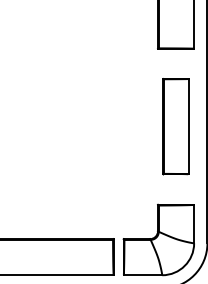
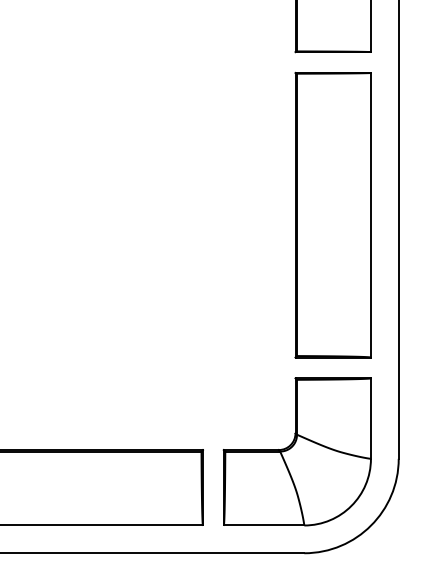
part: (175, 126) -> (332, 214), size x1.43

